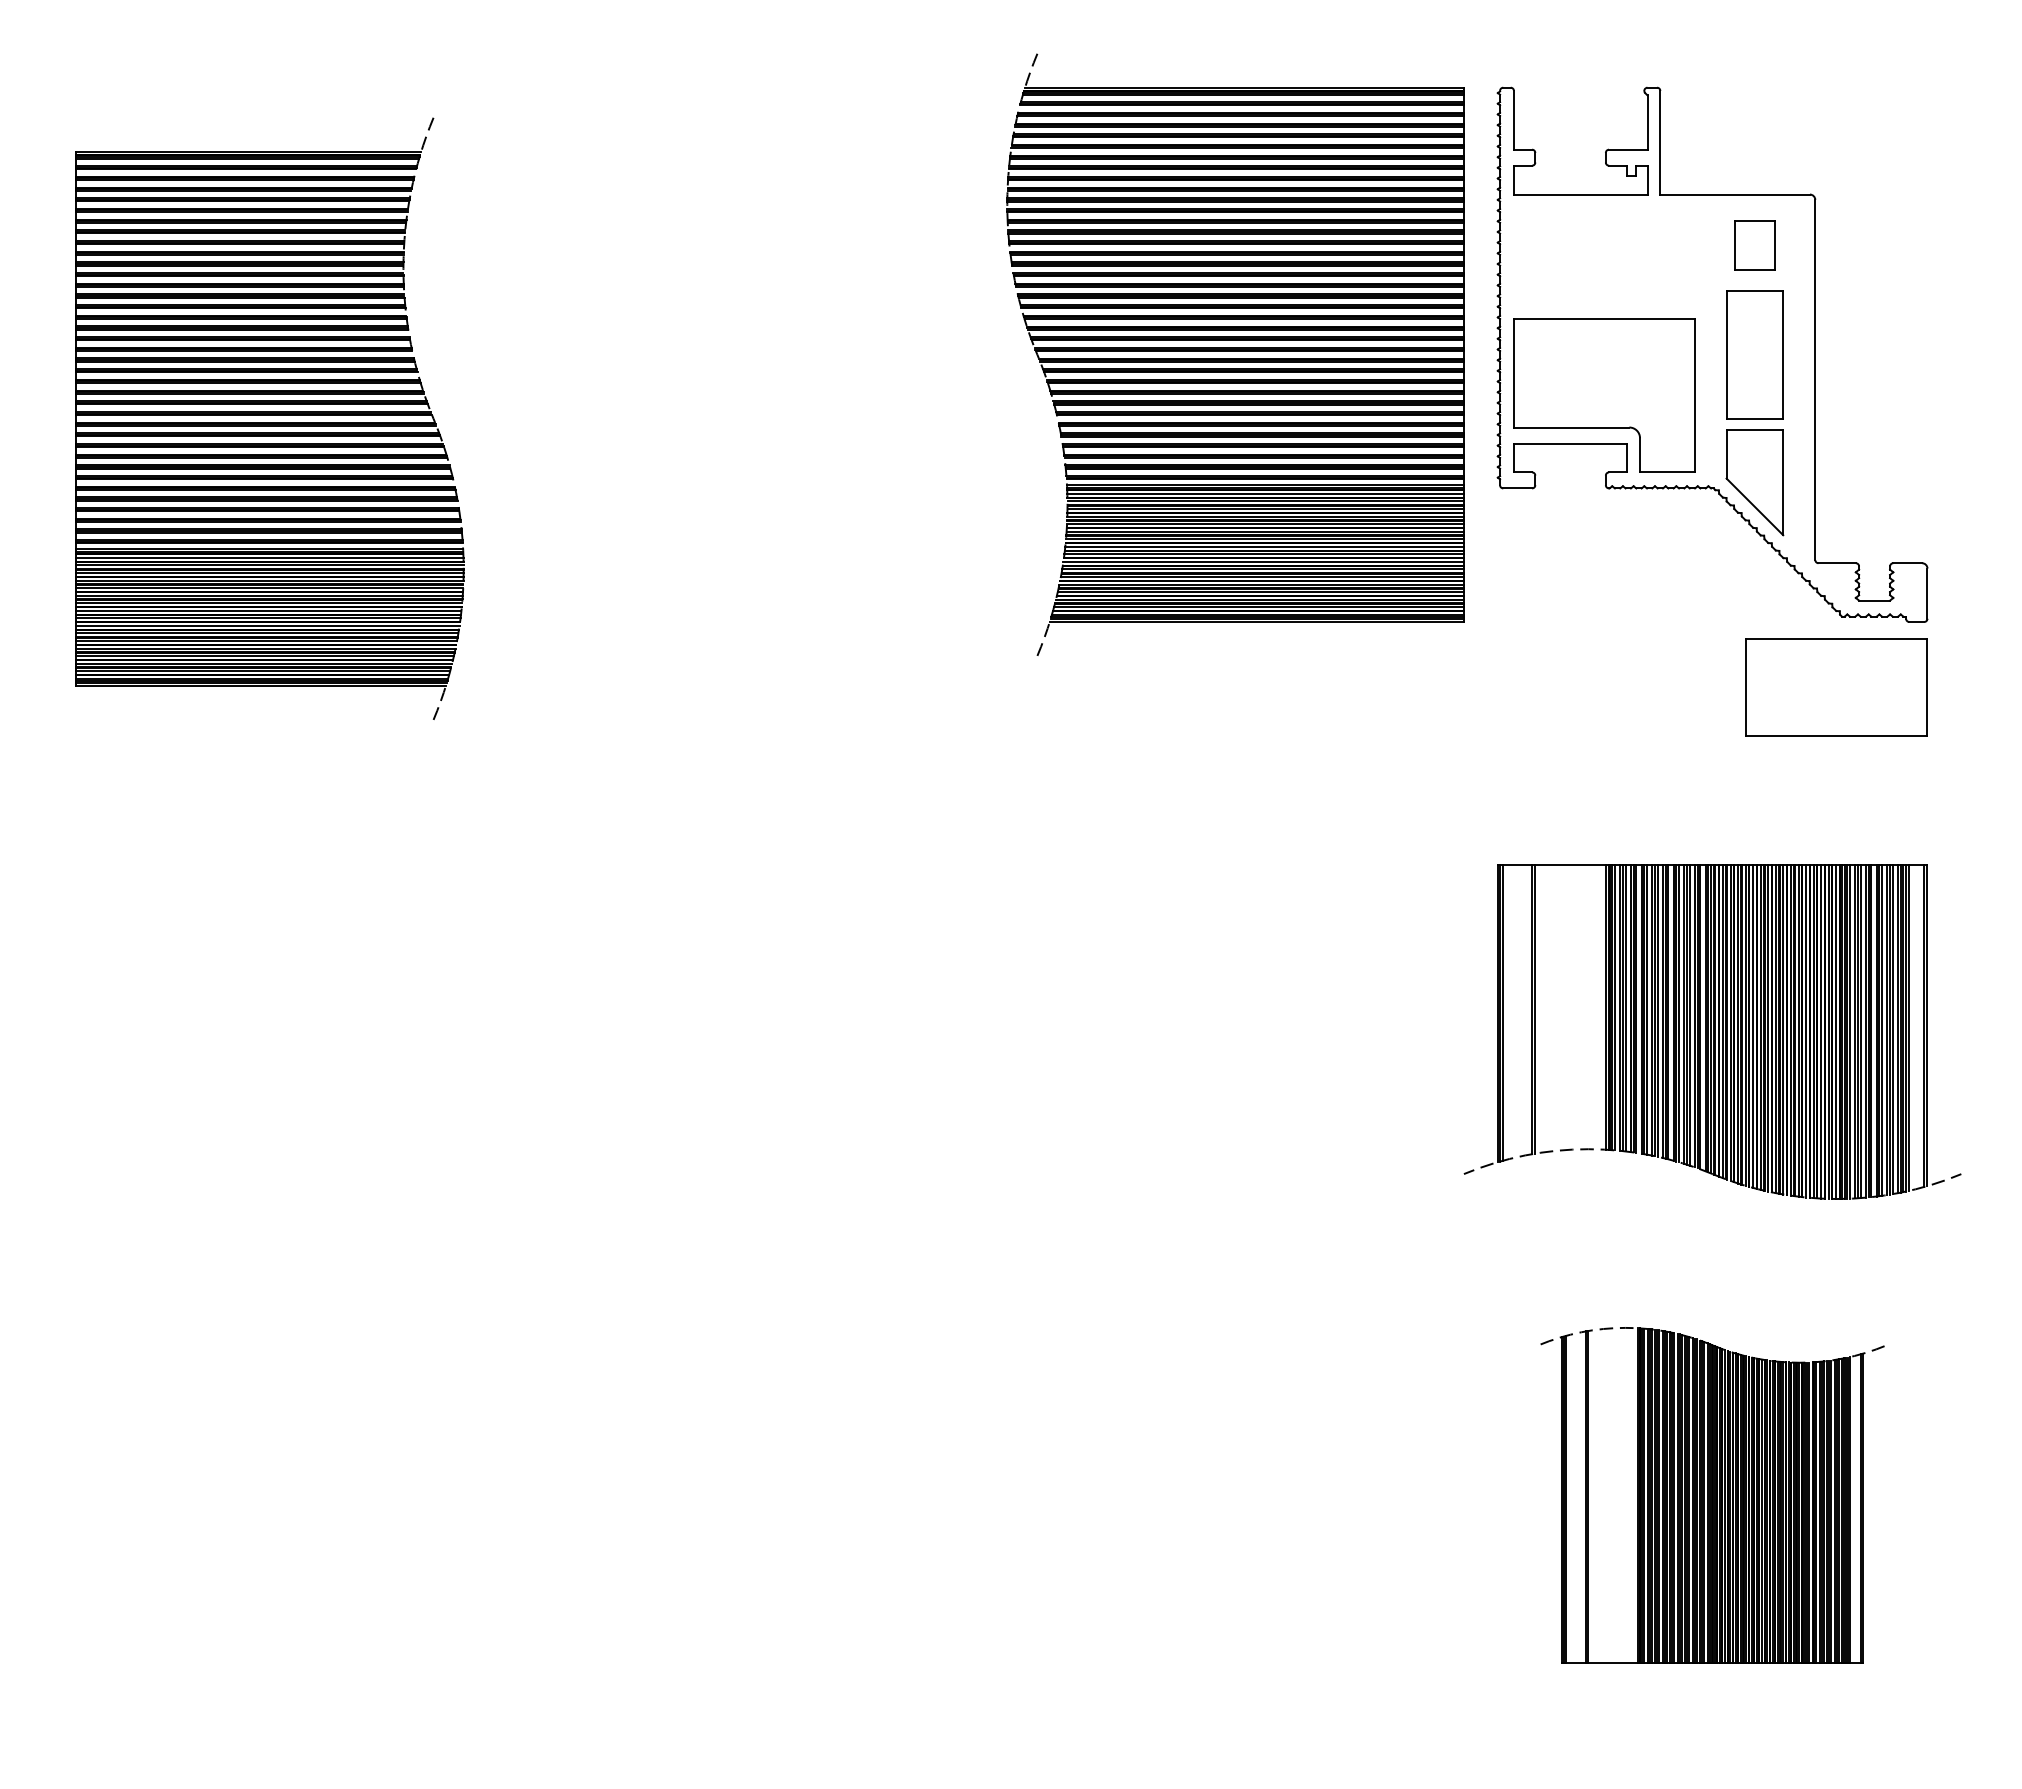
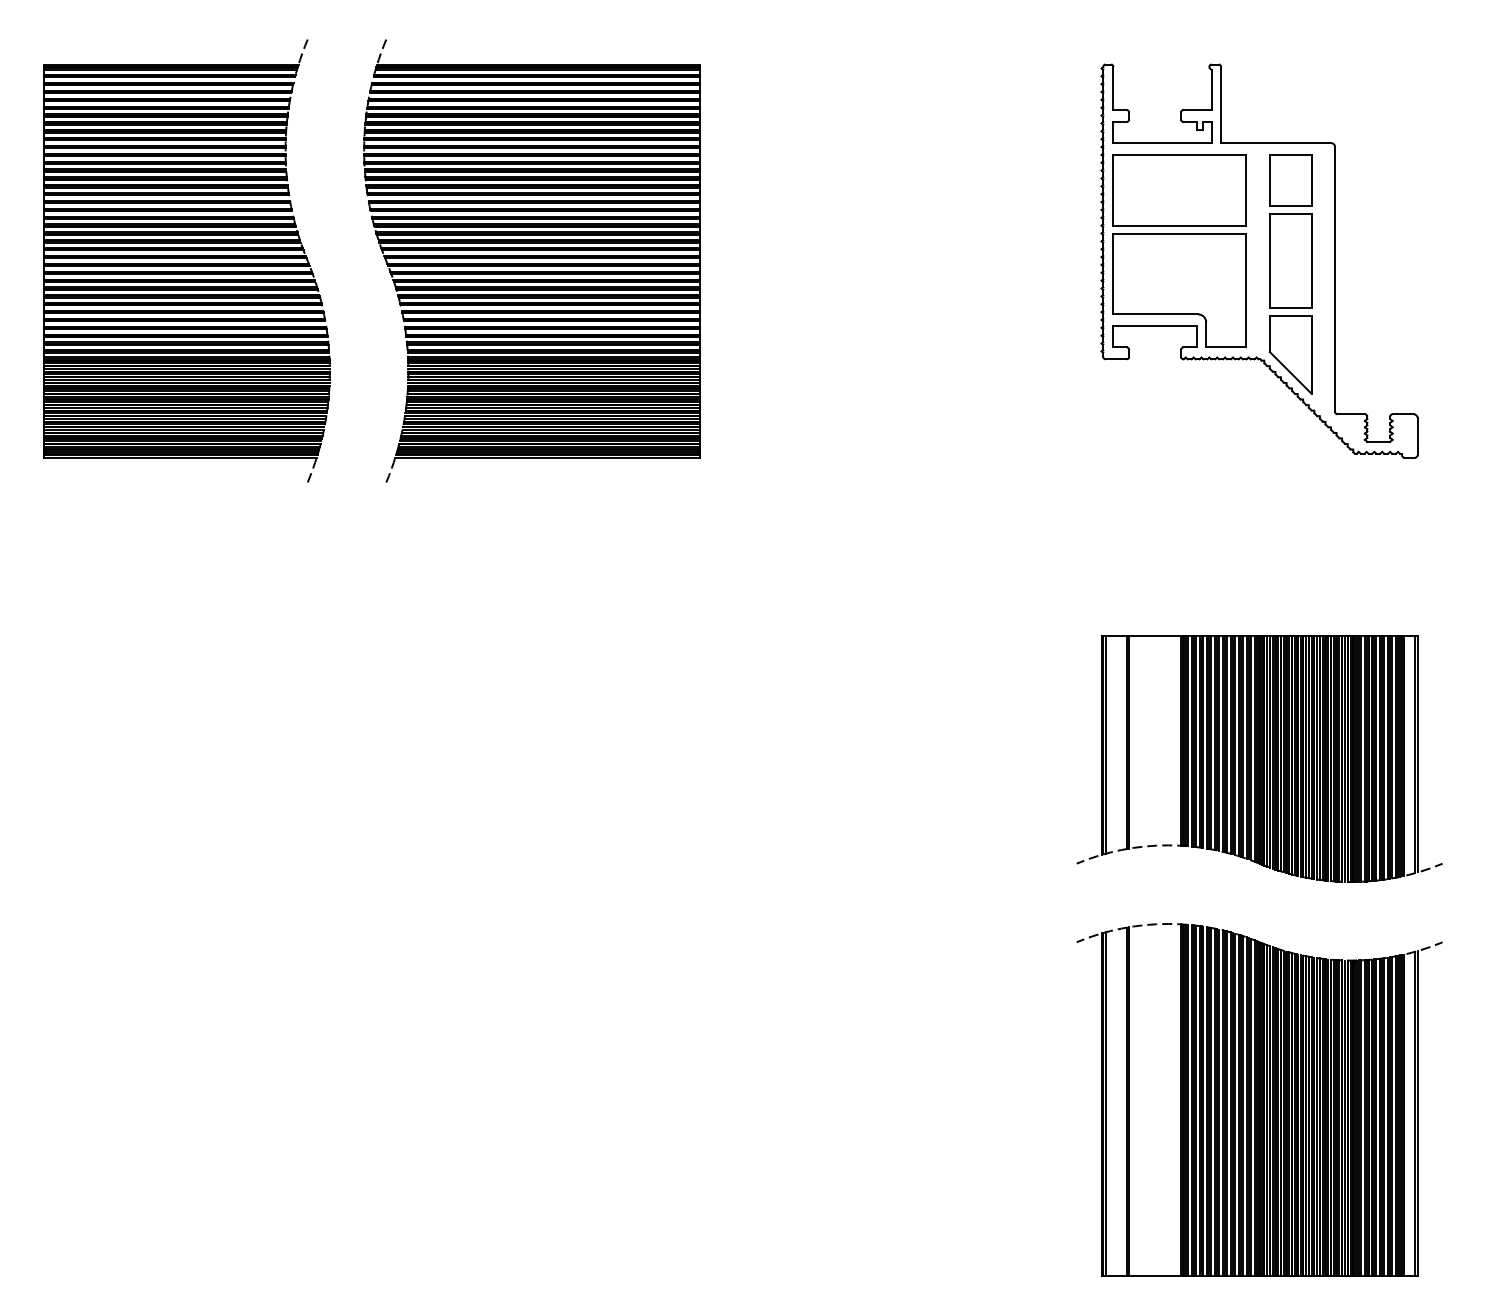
part: (1754, 245) -> (1290, 180), size x1.43
part: (1235, 354) -> (532, 260), moved
part: (269, 418) -> (187, 260), moved
part: (1836, 687) -> (1180, 190), moved
part: (1712, 1495) -> (1259, 1100), size x1.43

